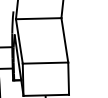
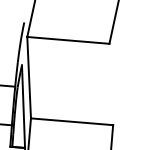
line: (64, 40) -> (110, 84), removed

